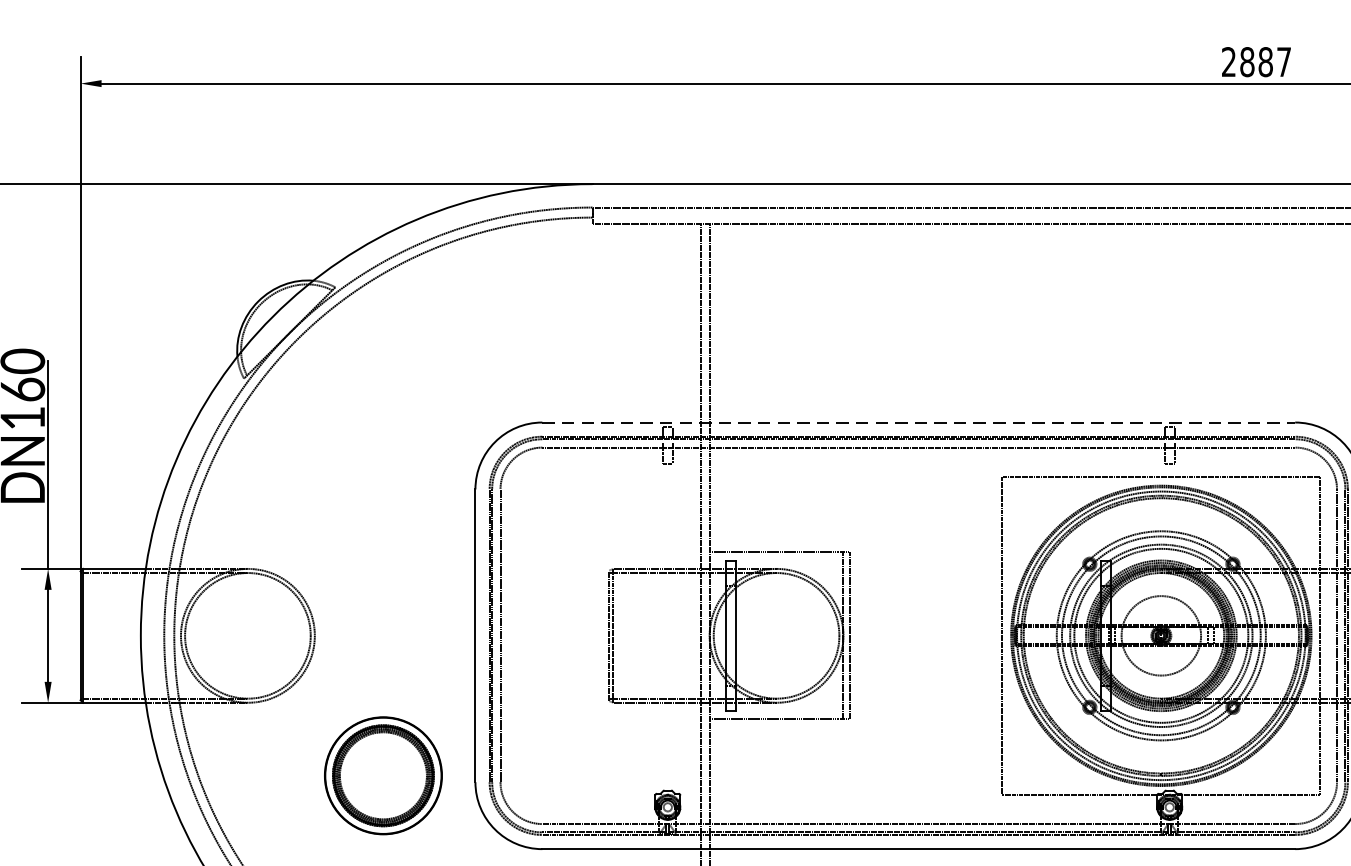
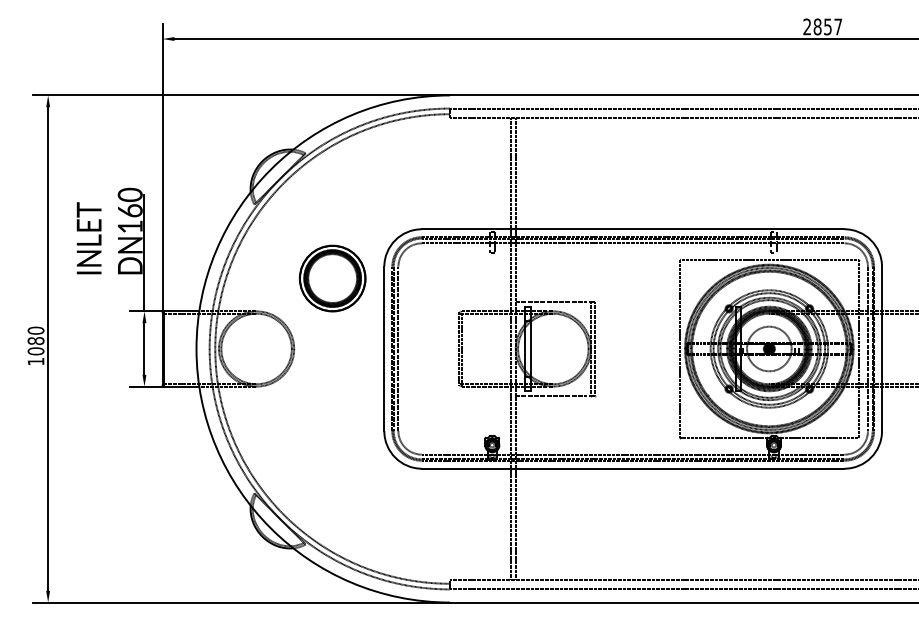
text: (1264, 61) -> (827, 26), 2887 -> 2857
line: (919, 422) -> (633, 229), dashed -> solid
part: (383, 775) -> (332, 278), moved

